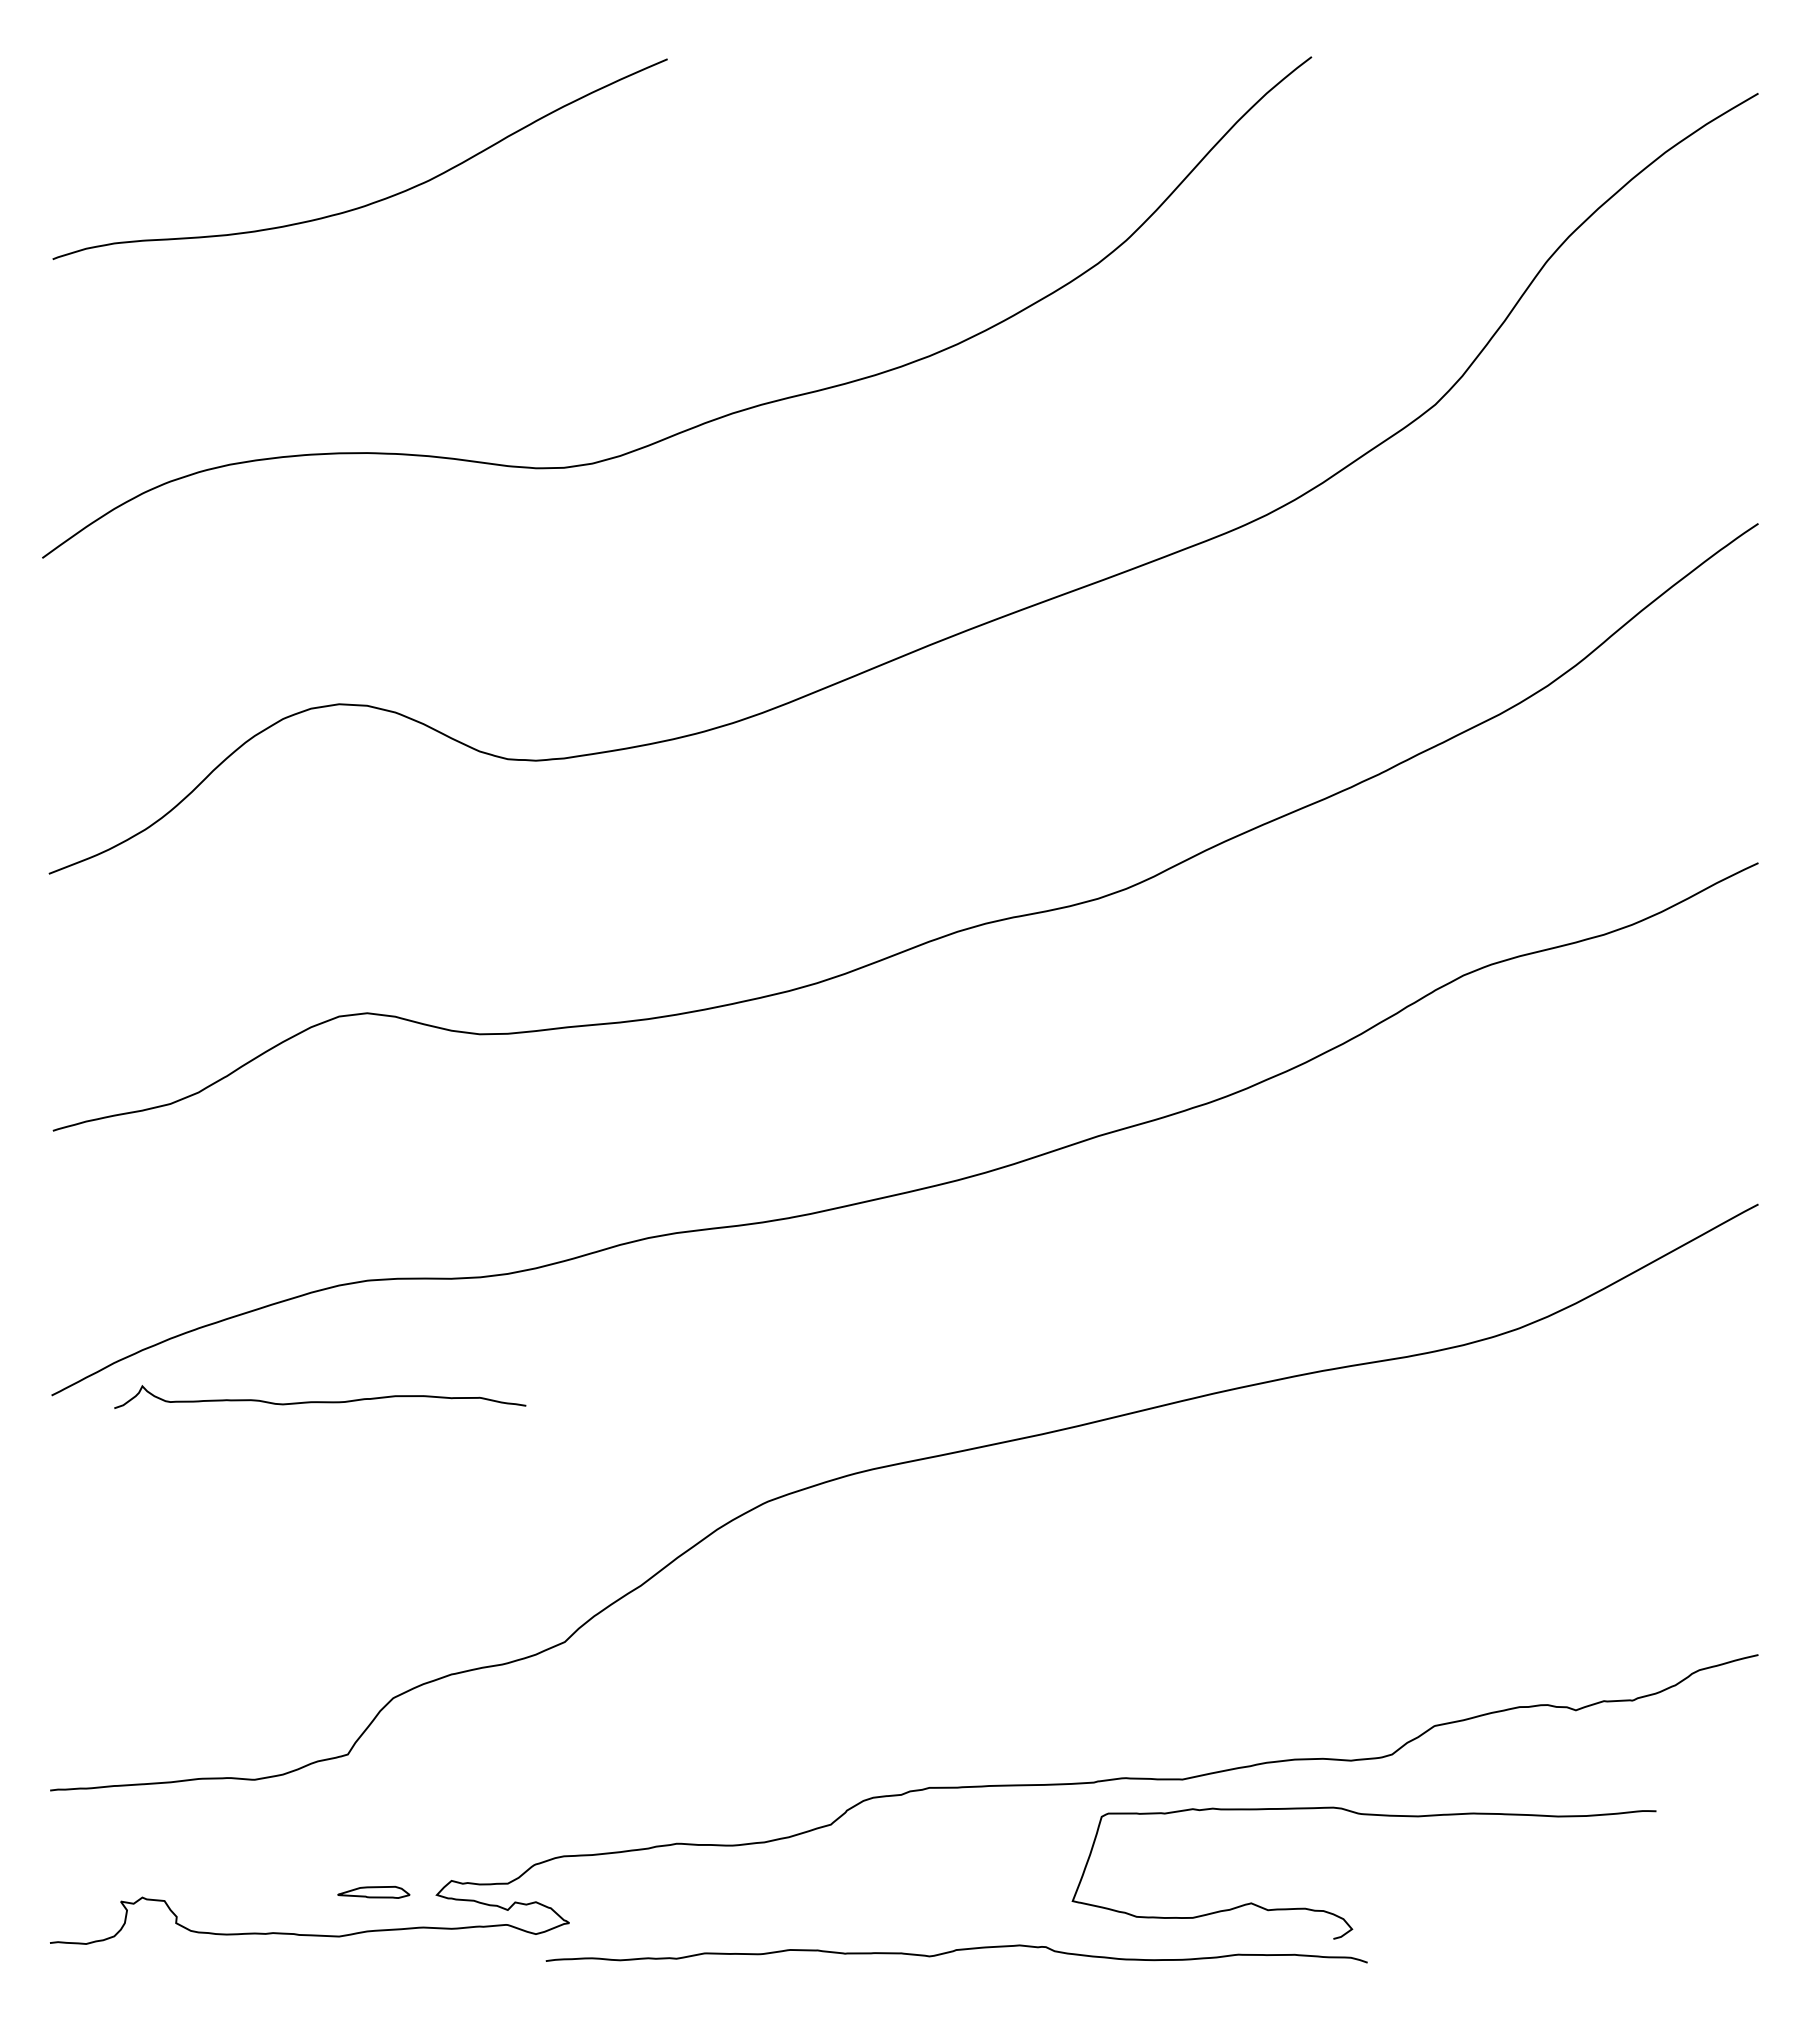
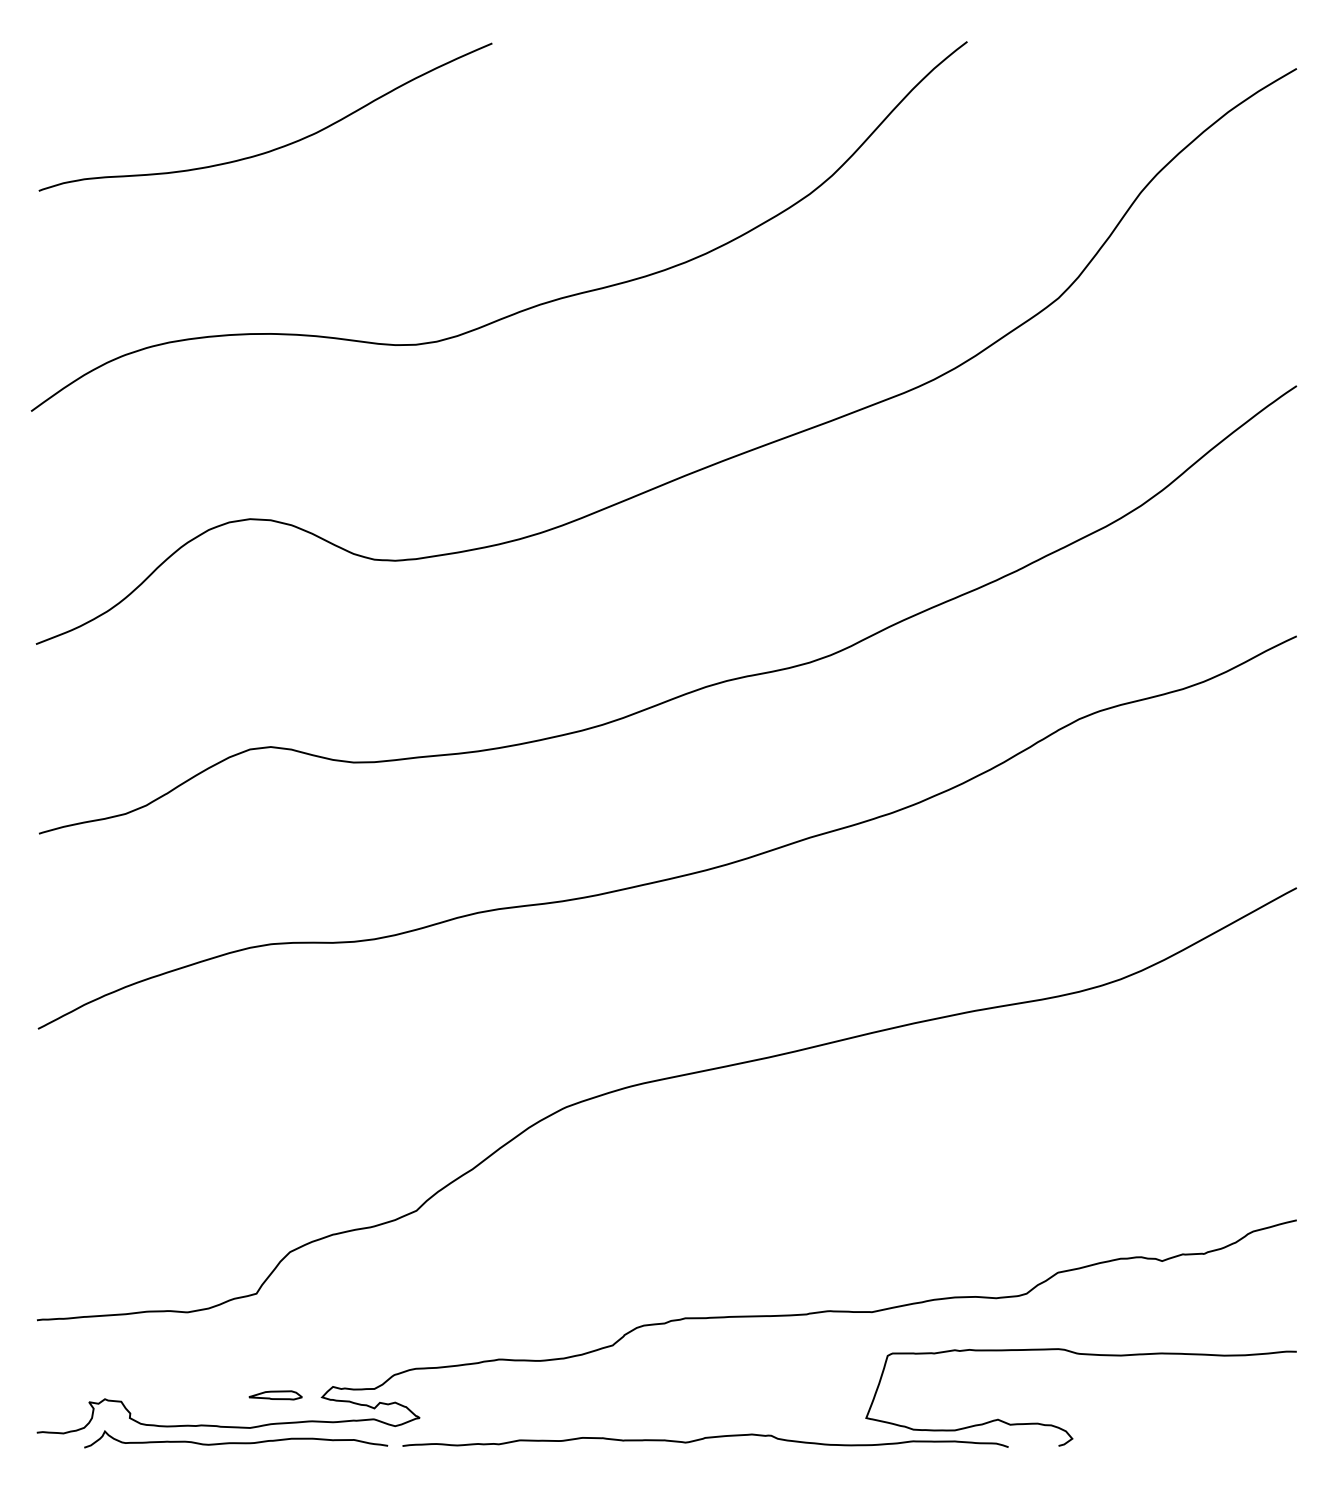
curve: (320, 1401) -> (236, 1442), moved
curve: (1340, 1916) -> (1063, 1429), moved

